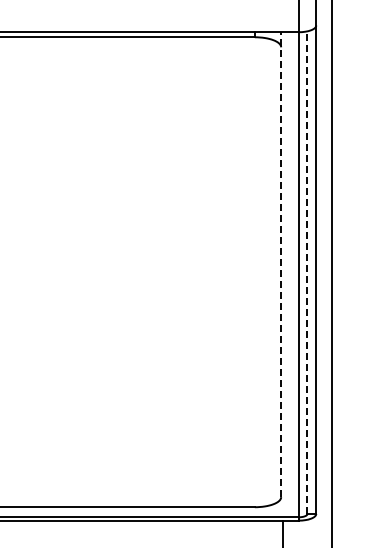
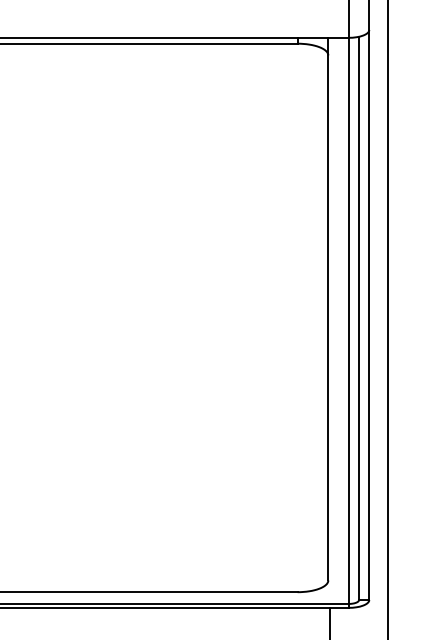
line: (281, 264) -> (328, 308), dashed -> solid
line: (307, 272) -> (359, 318), dashed -> solid

